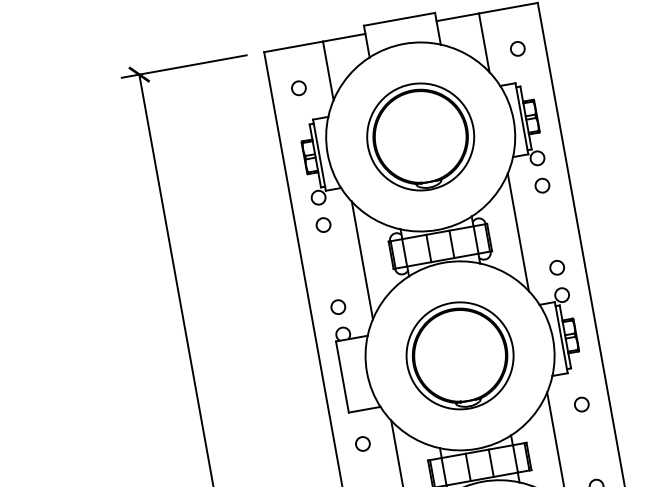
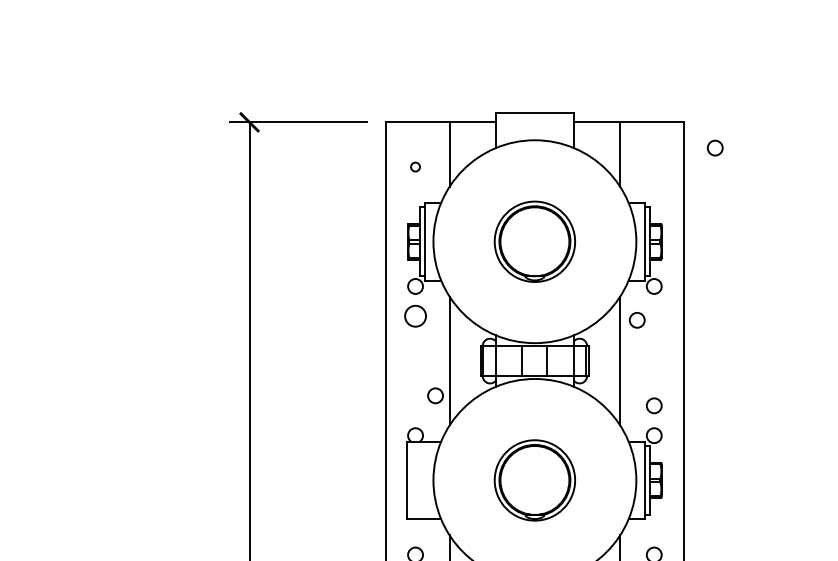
circle: (517, 48) -> (714, 147), moved
circle: (298, 87) -> (415, 166), size x0.6
part: (420, 136) -> (534, 241), size x0.7
circle: (541, 185) -> (636, 320), moved
circle: (323, 225) -> (415, 316), size x1.4
circle: (338, 306) -> (435, 395), moved
part: (459, 356) -> (534, 480), size x0.7

